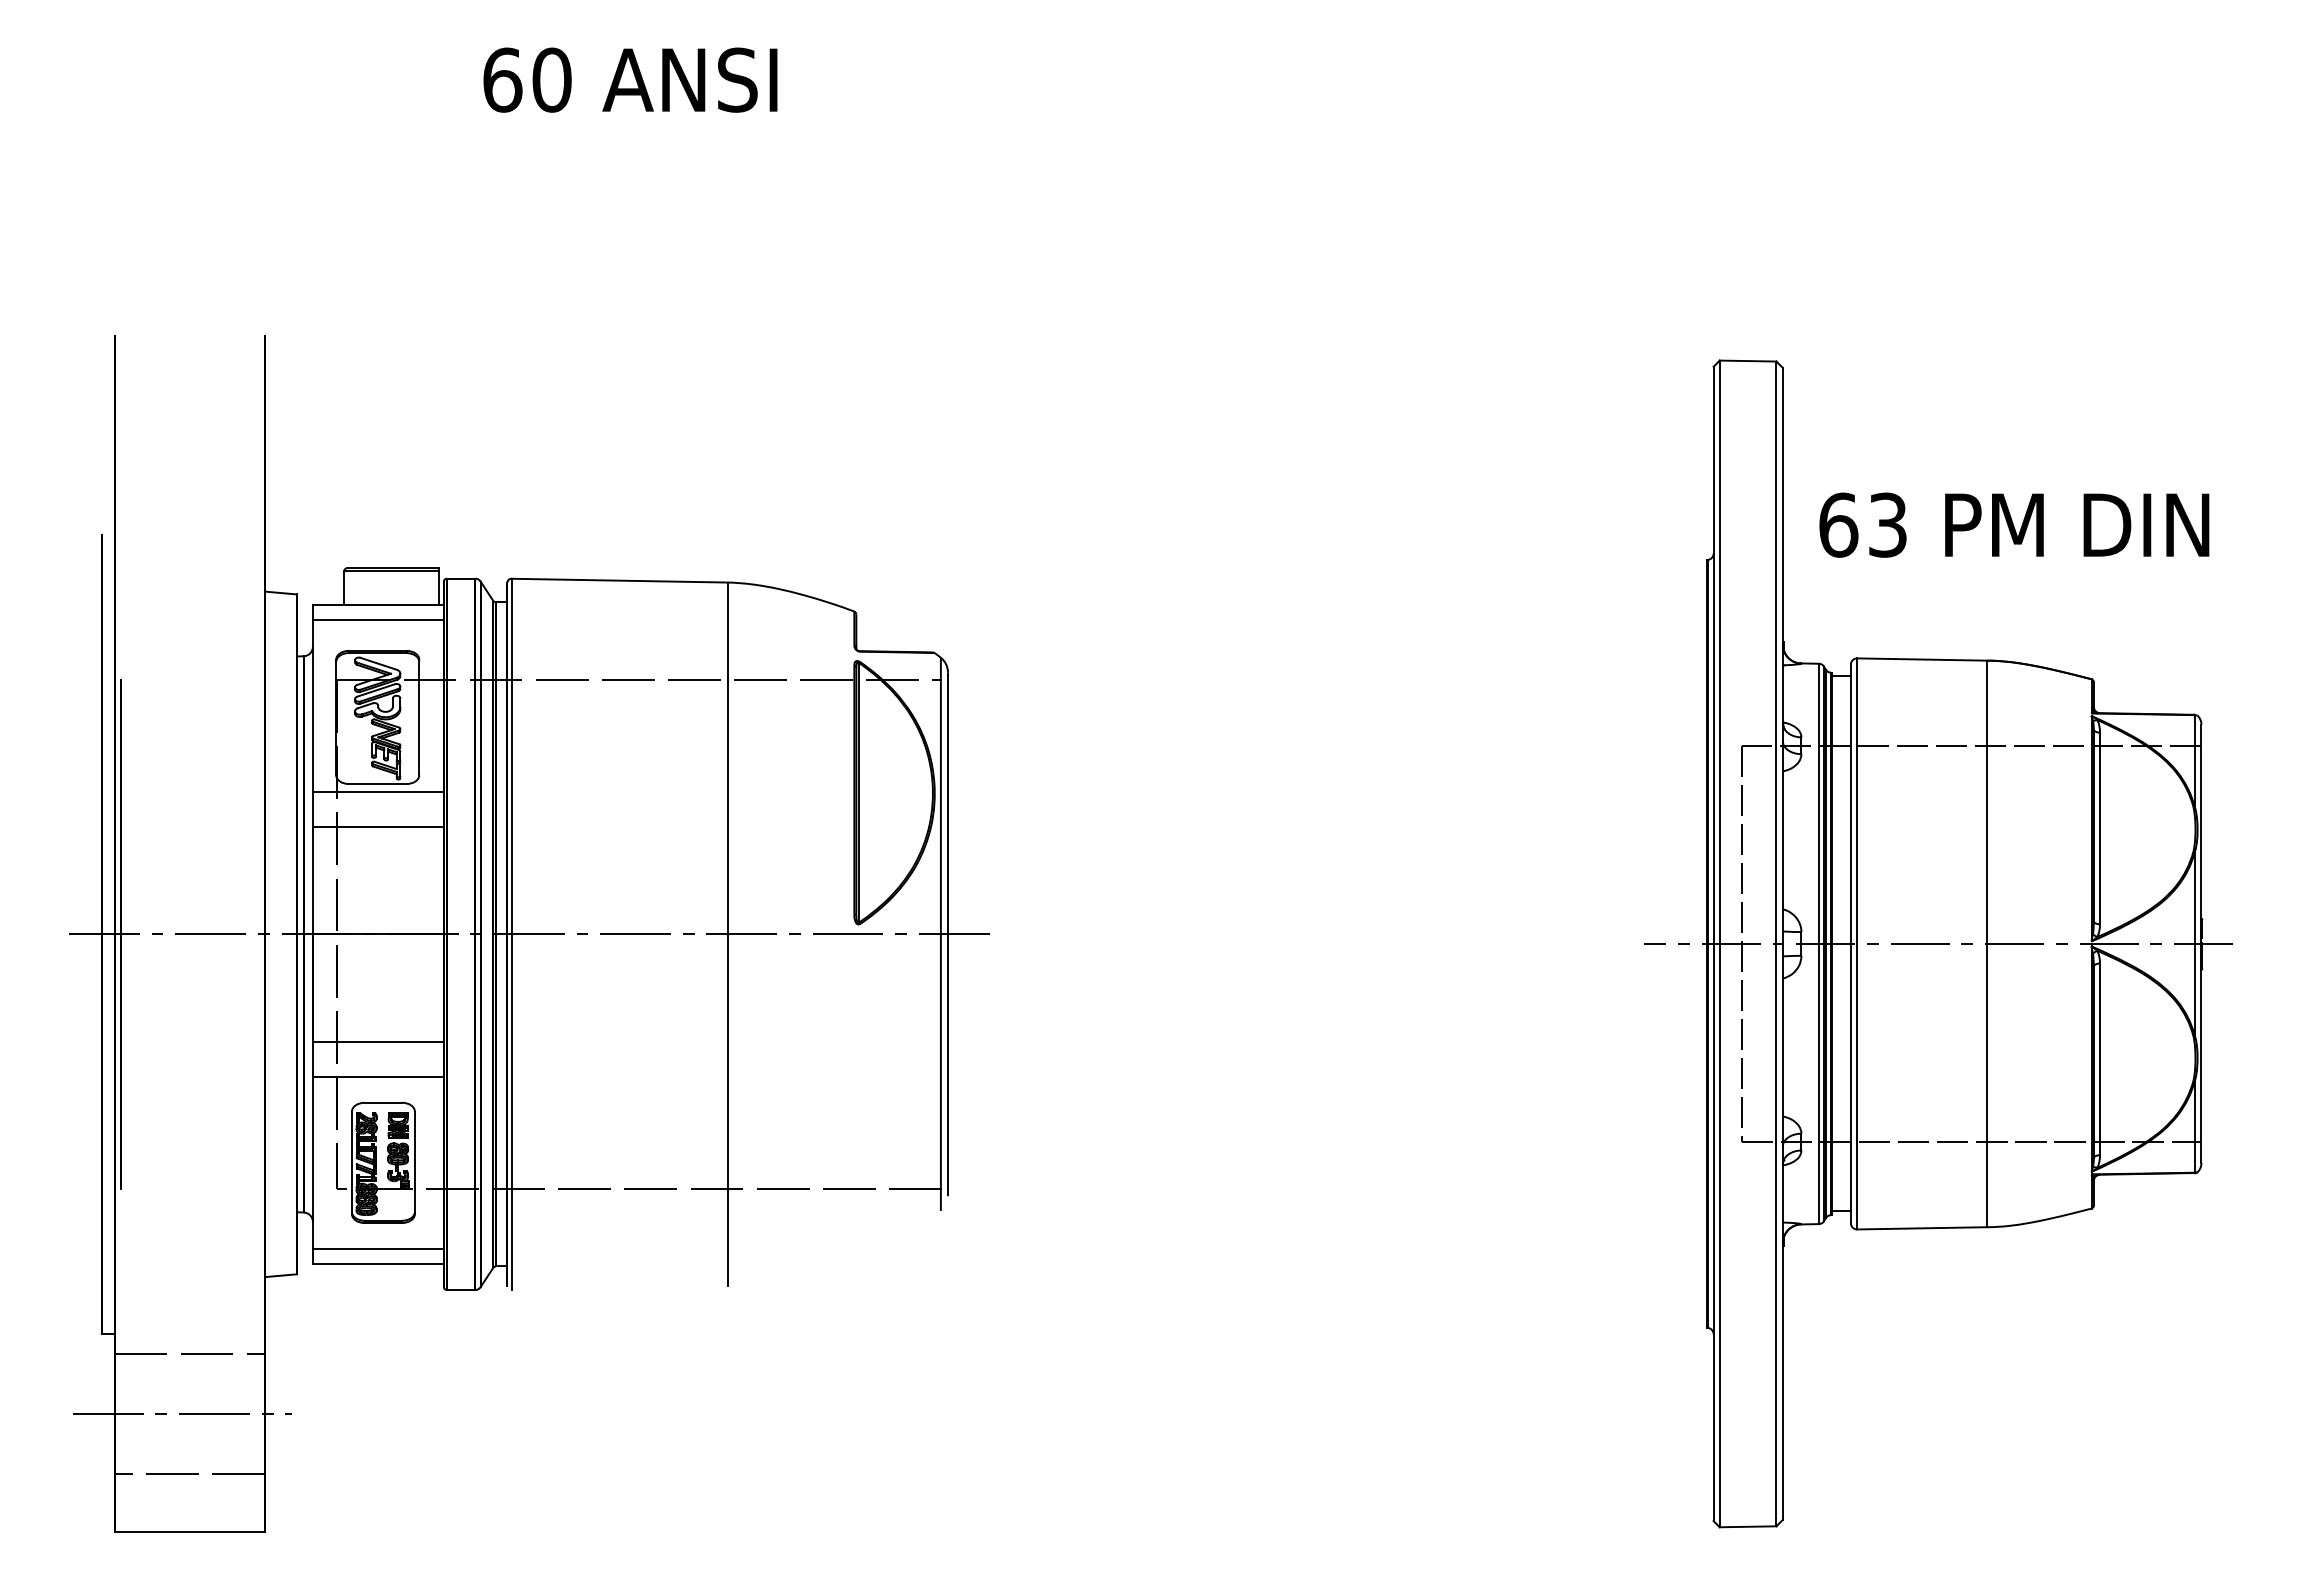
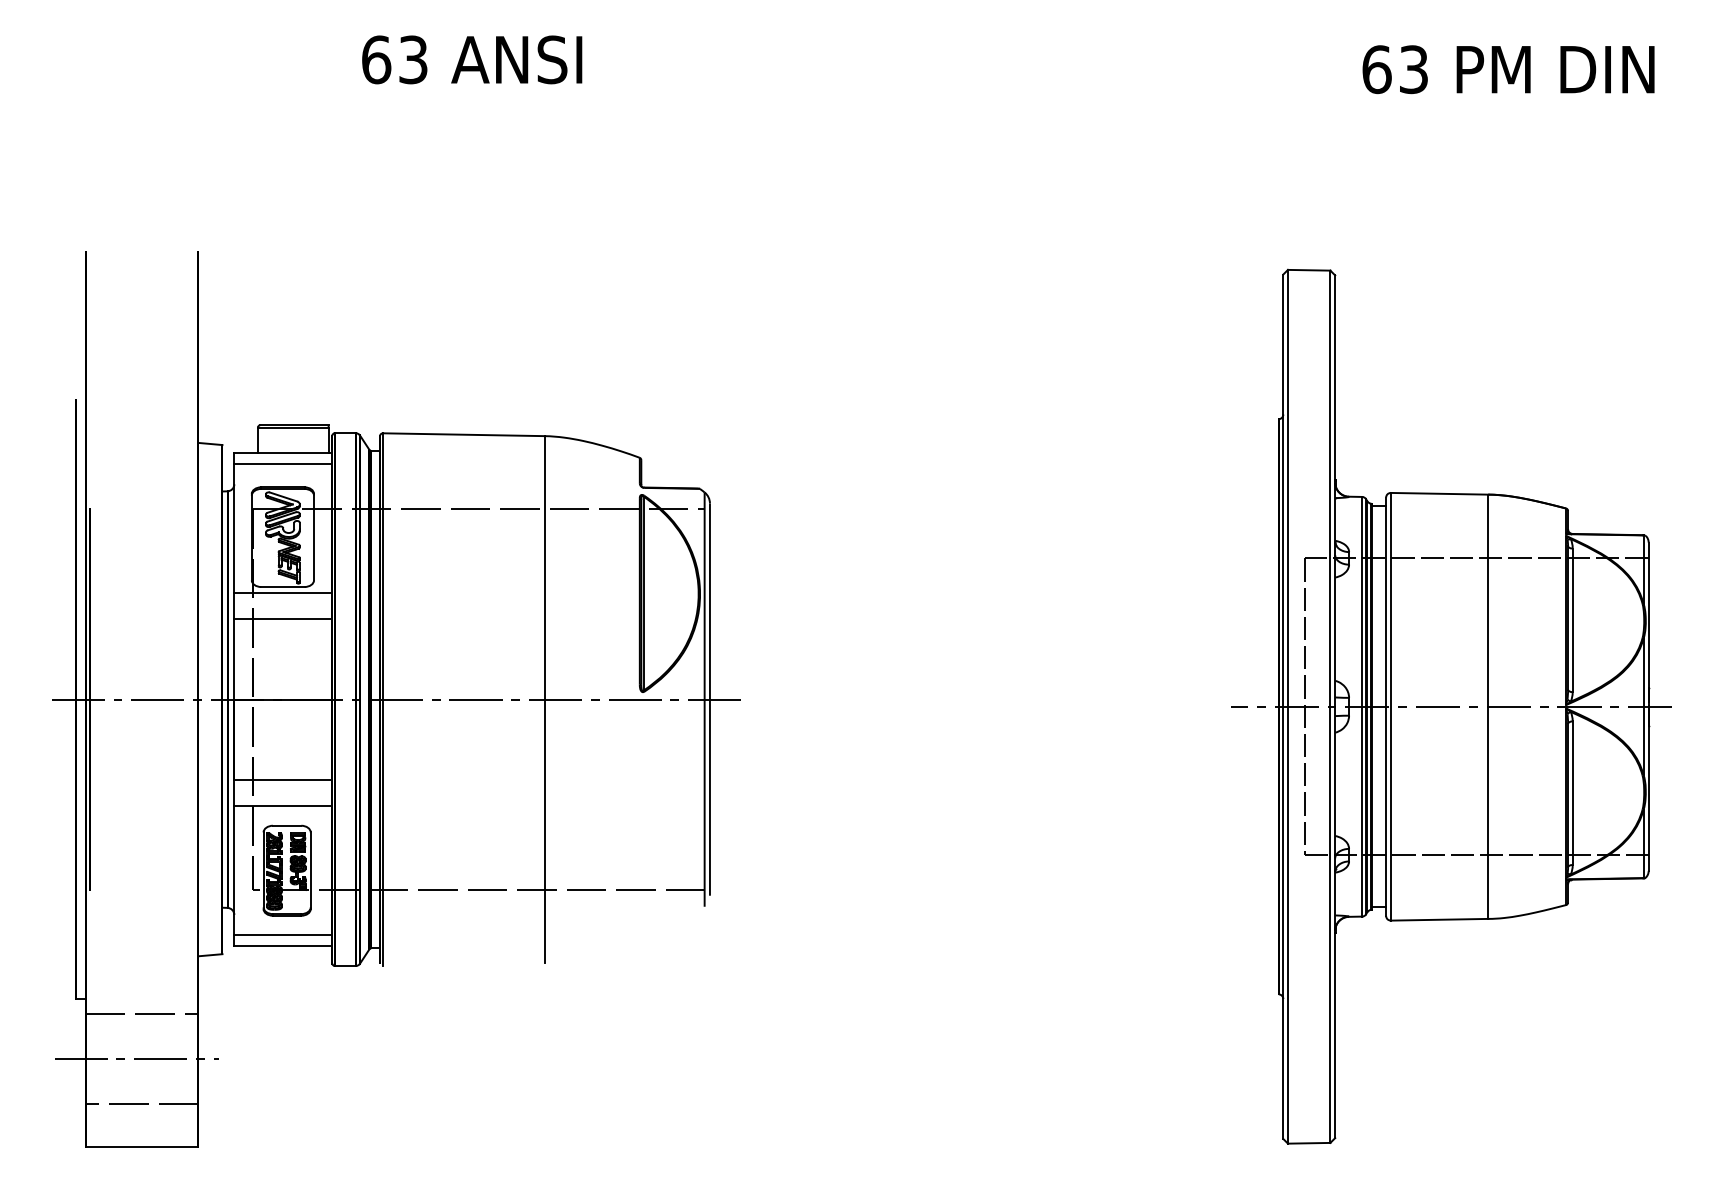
text: (551, 79) -> (413, 59), 60 -> 63
text: (2014, 524) -> (1508, 69), moved

